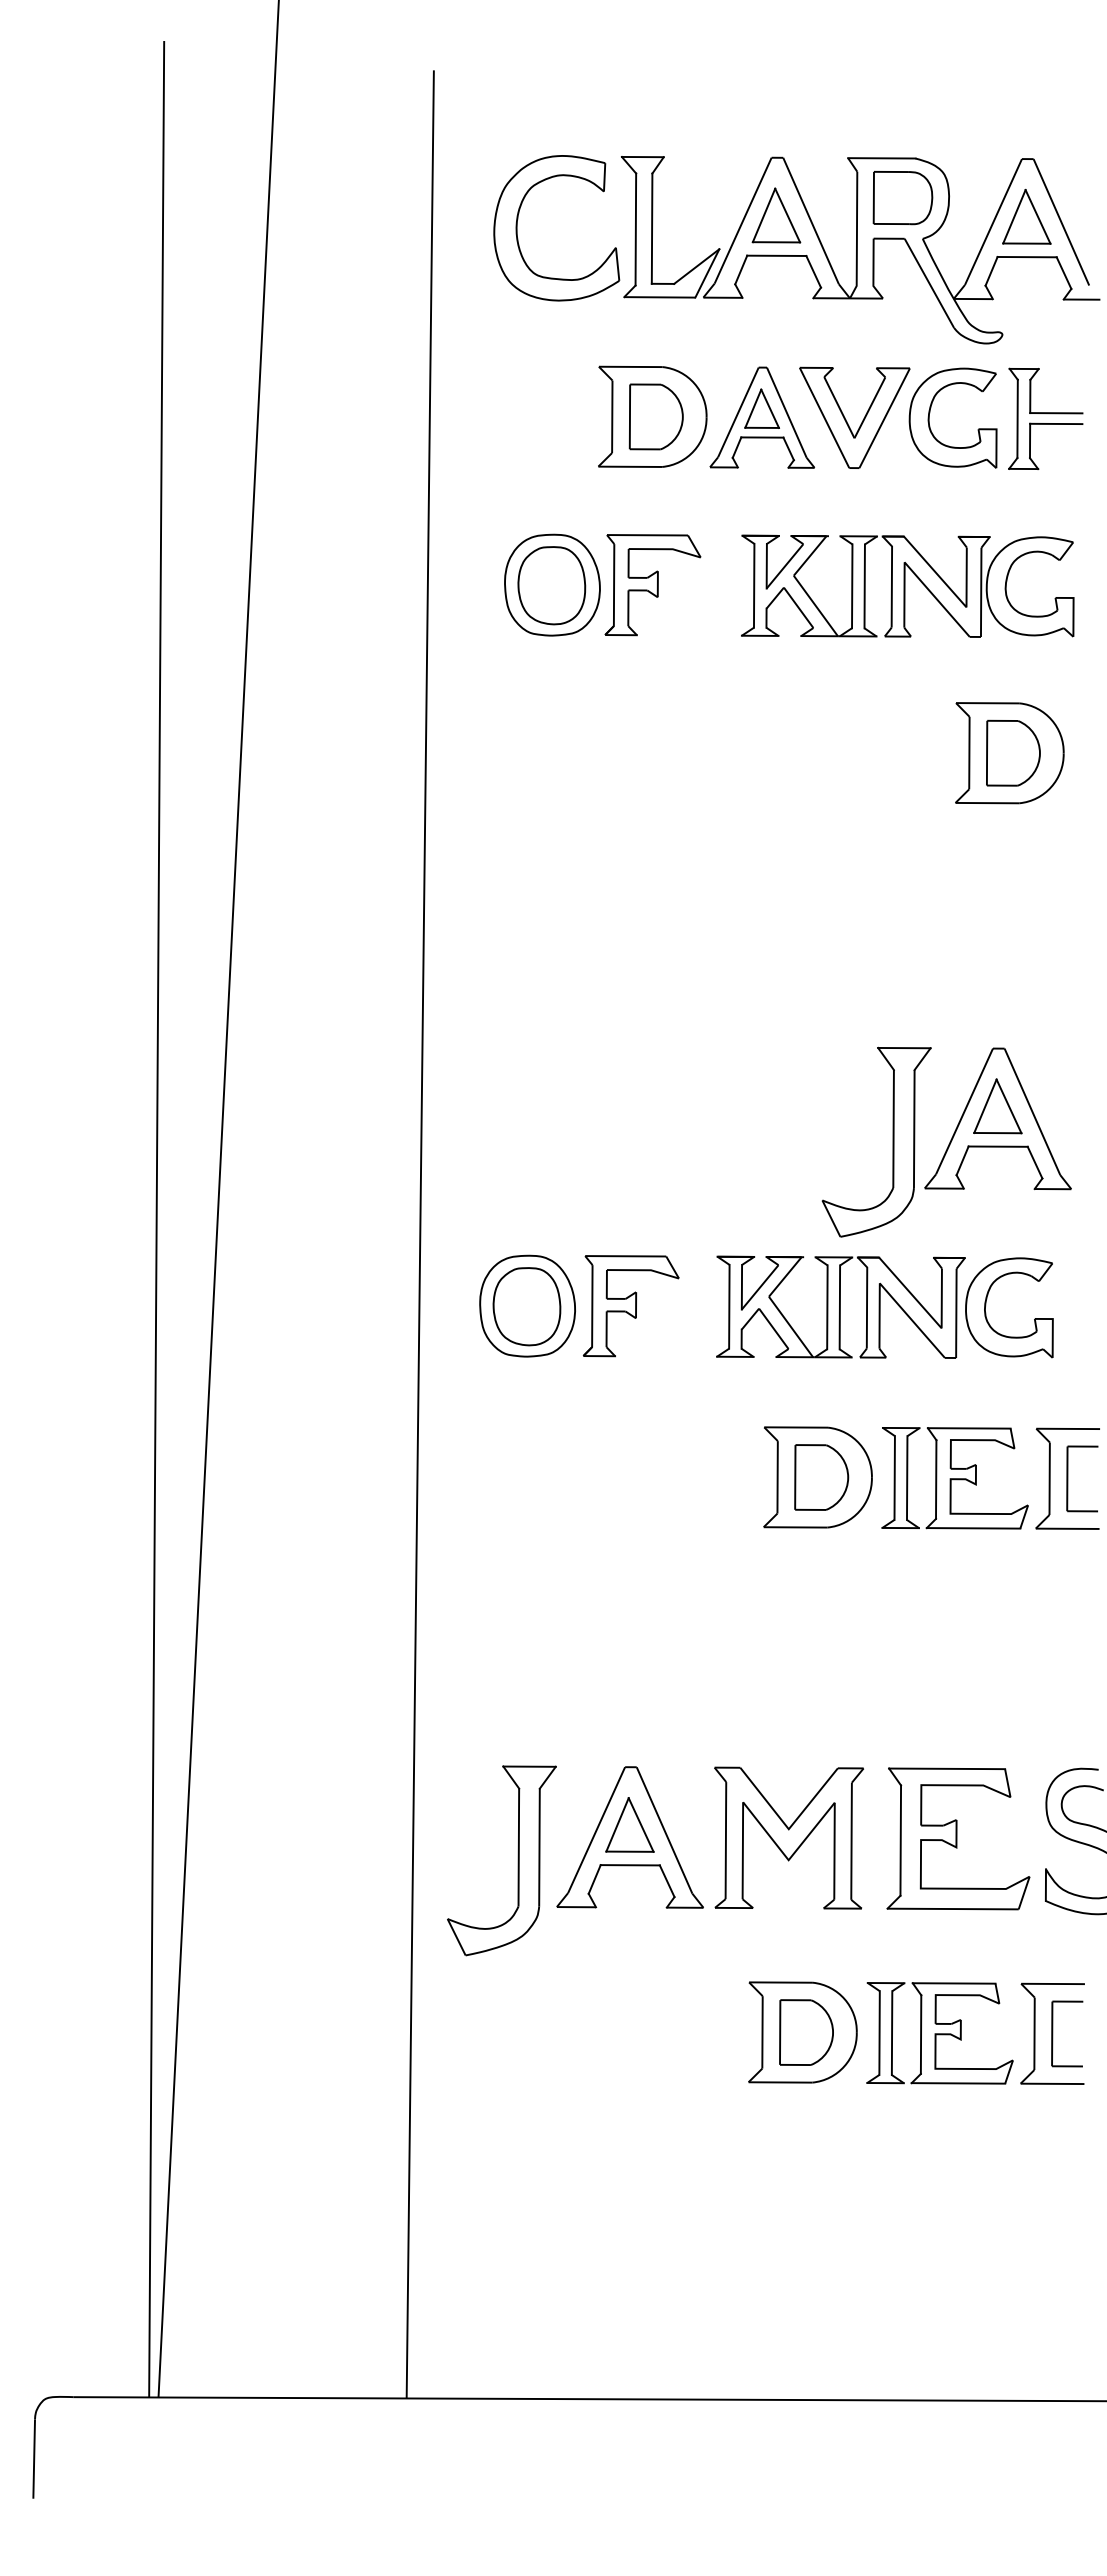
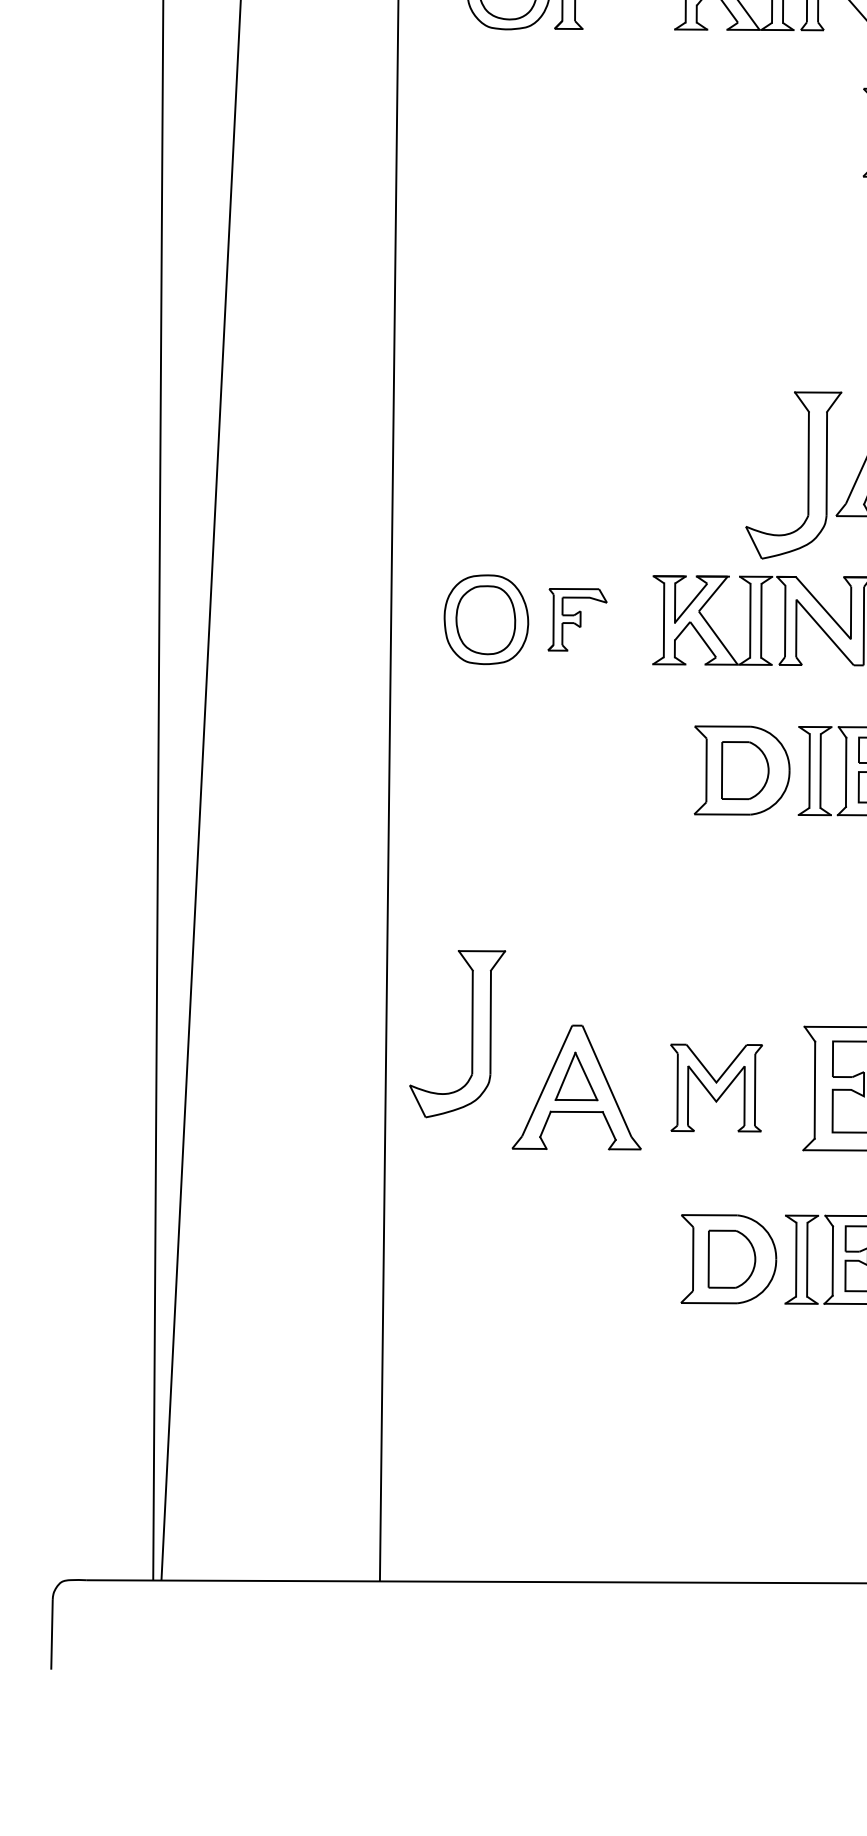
part: (630, 1306) -> (576, 620), size x0.7
part: (788, 1837) -> (716, 1087), size x0.7
part: (517, 1860) -> (471, 1033), moved

